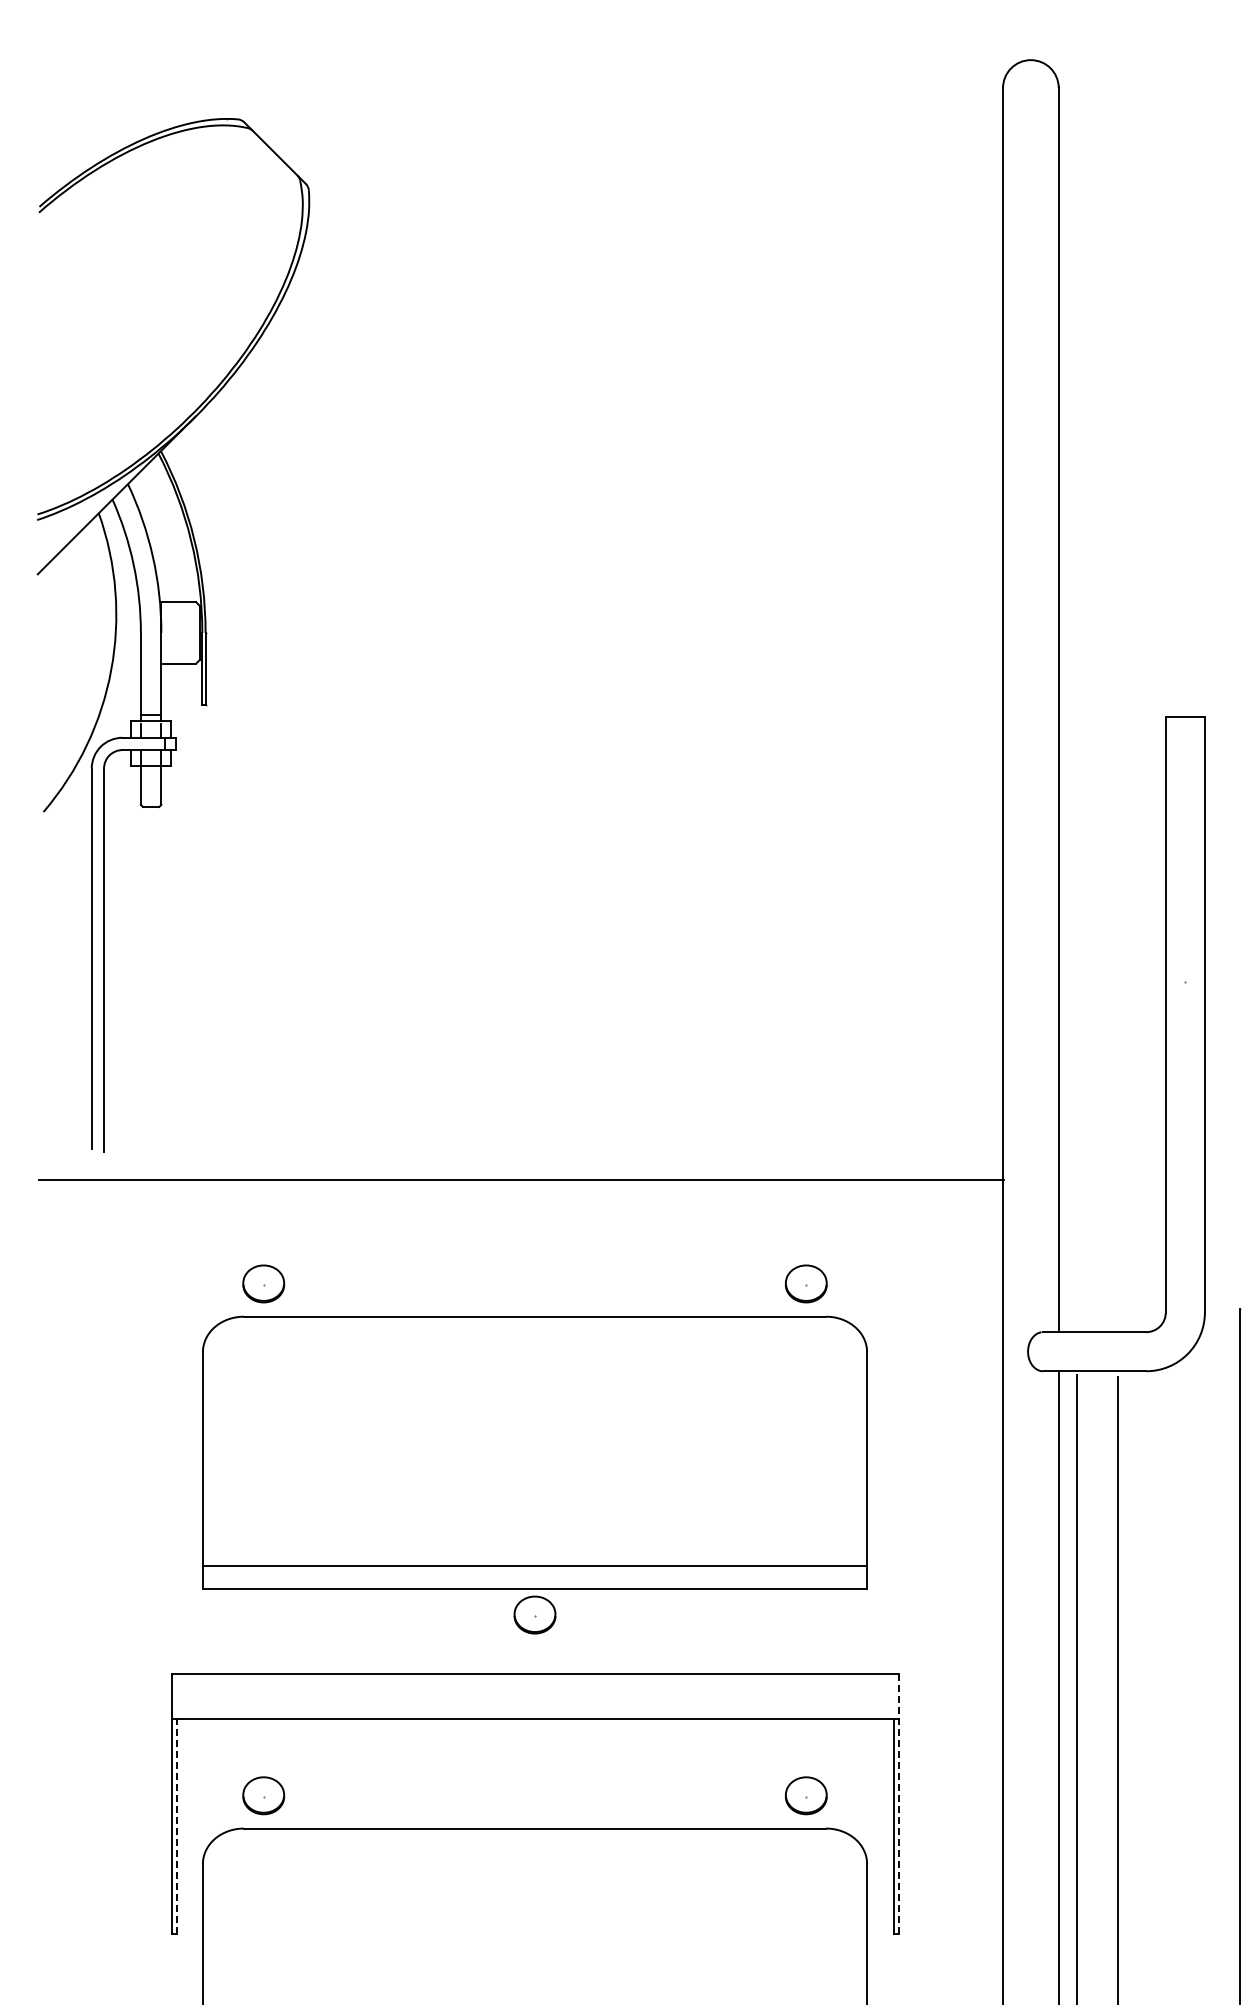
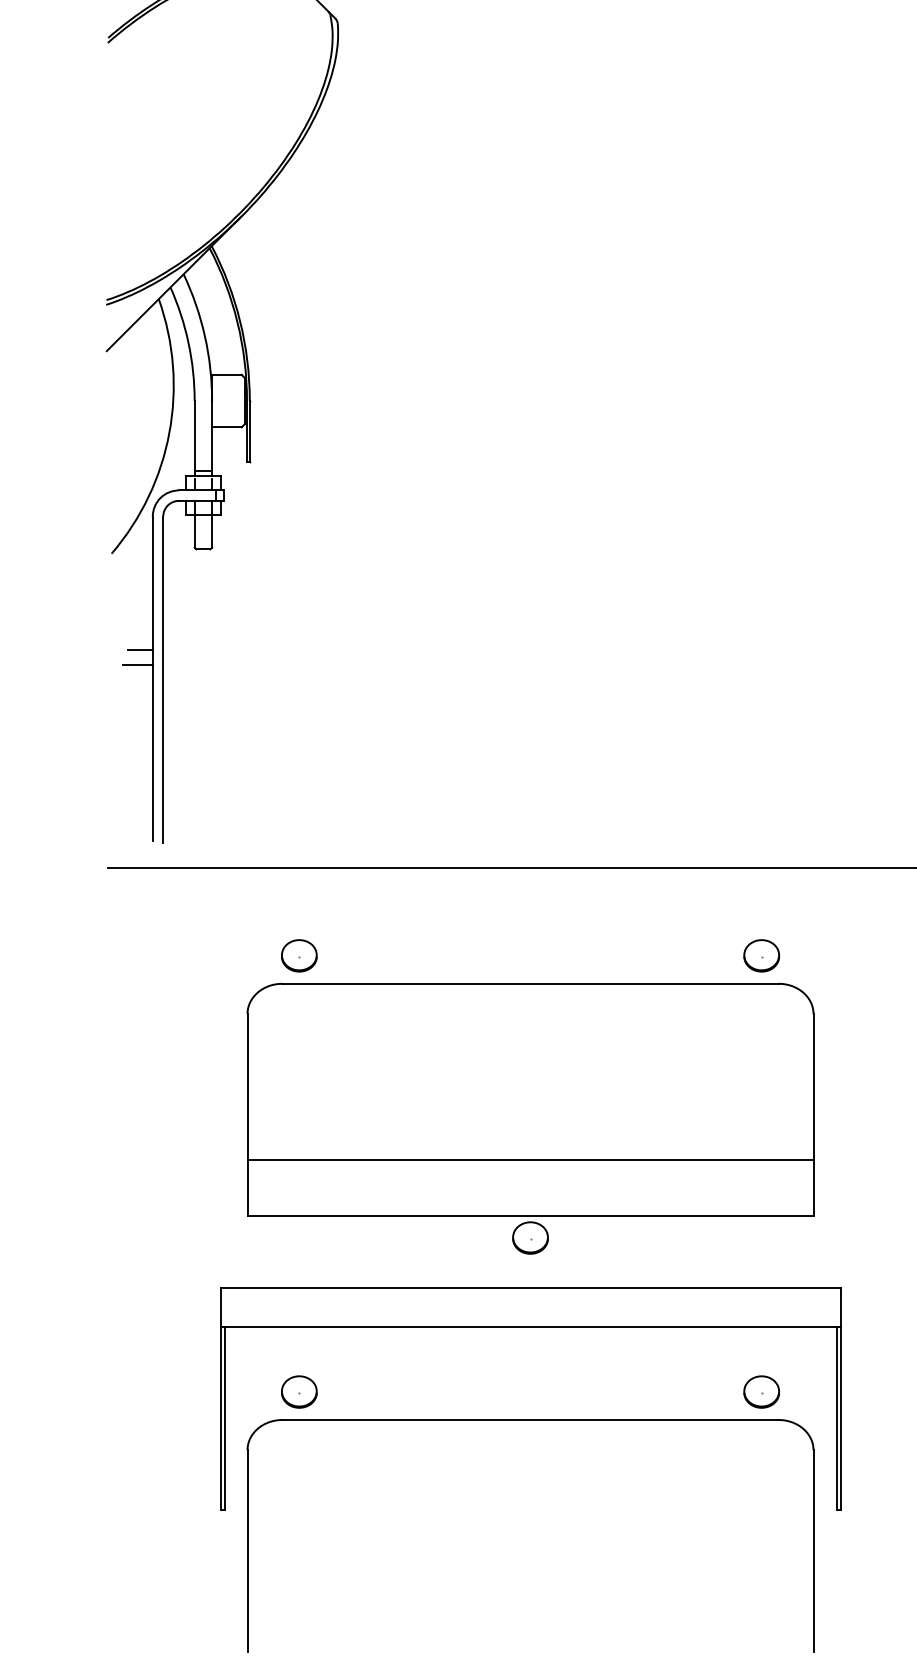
line: (77, 924) -> (140, 649), added
line: (74, 942) -> (138, 664), added
line: (534, 1566) -> (530, 1160), moved
line: (899, 1803) -> (841, 1398), dashed -> solid
line: (176, 1825) -> (225, 1417), dashed -> solid

